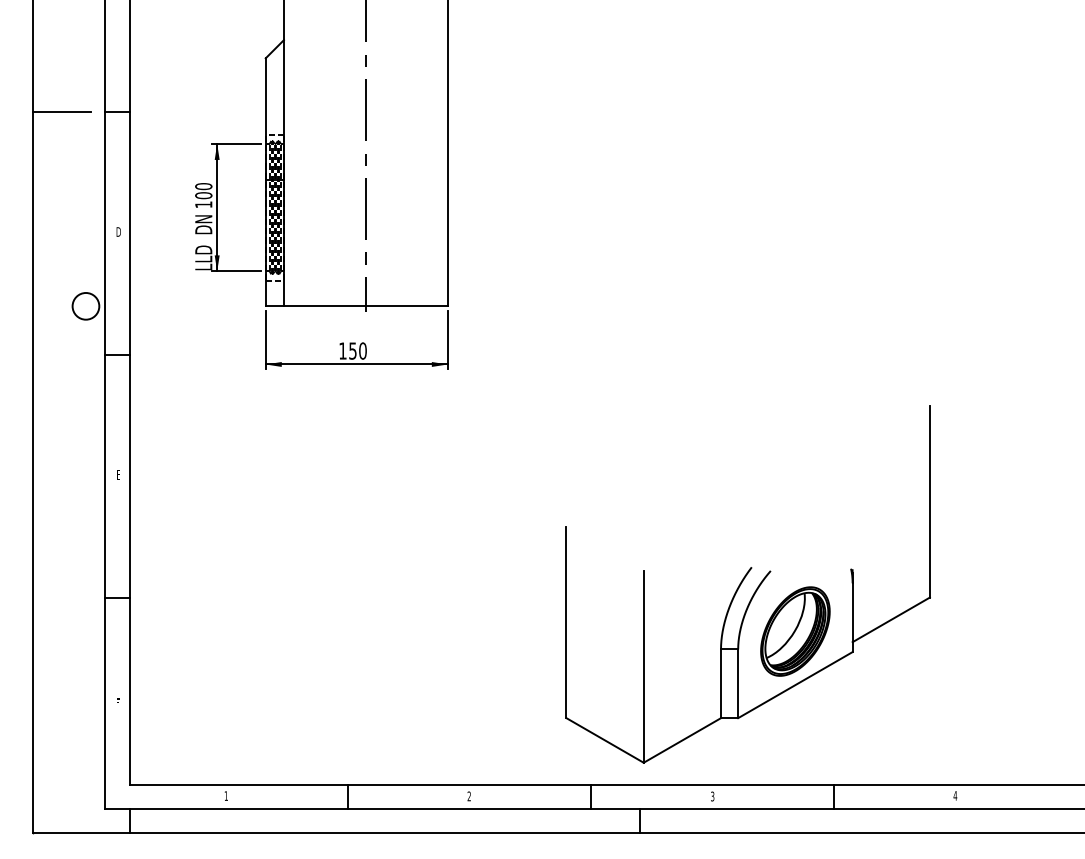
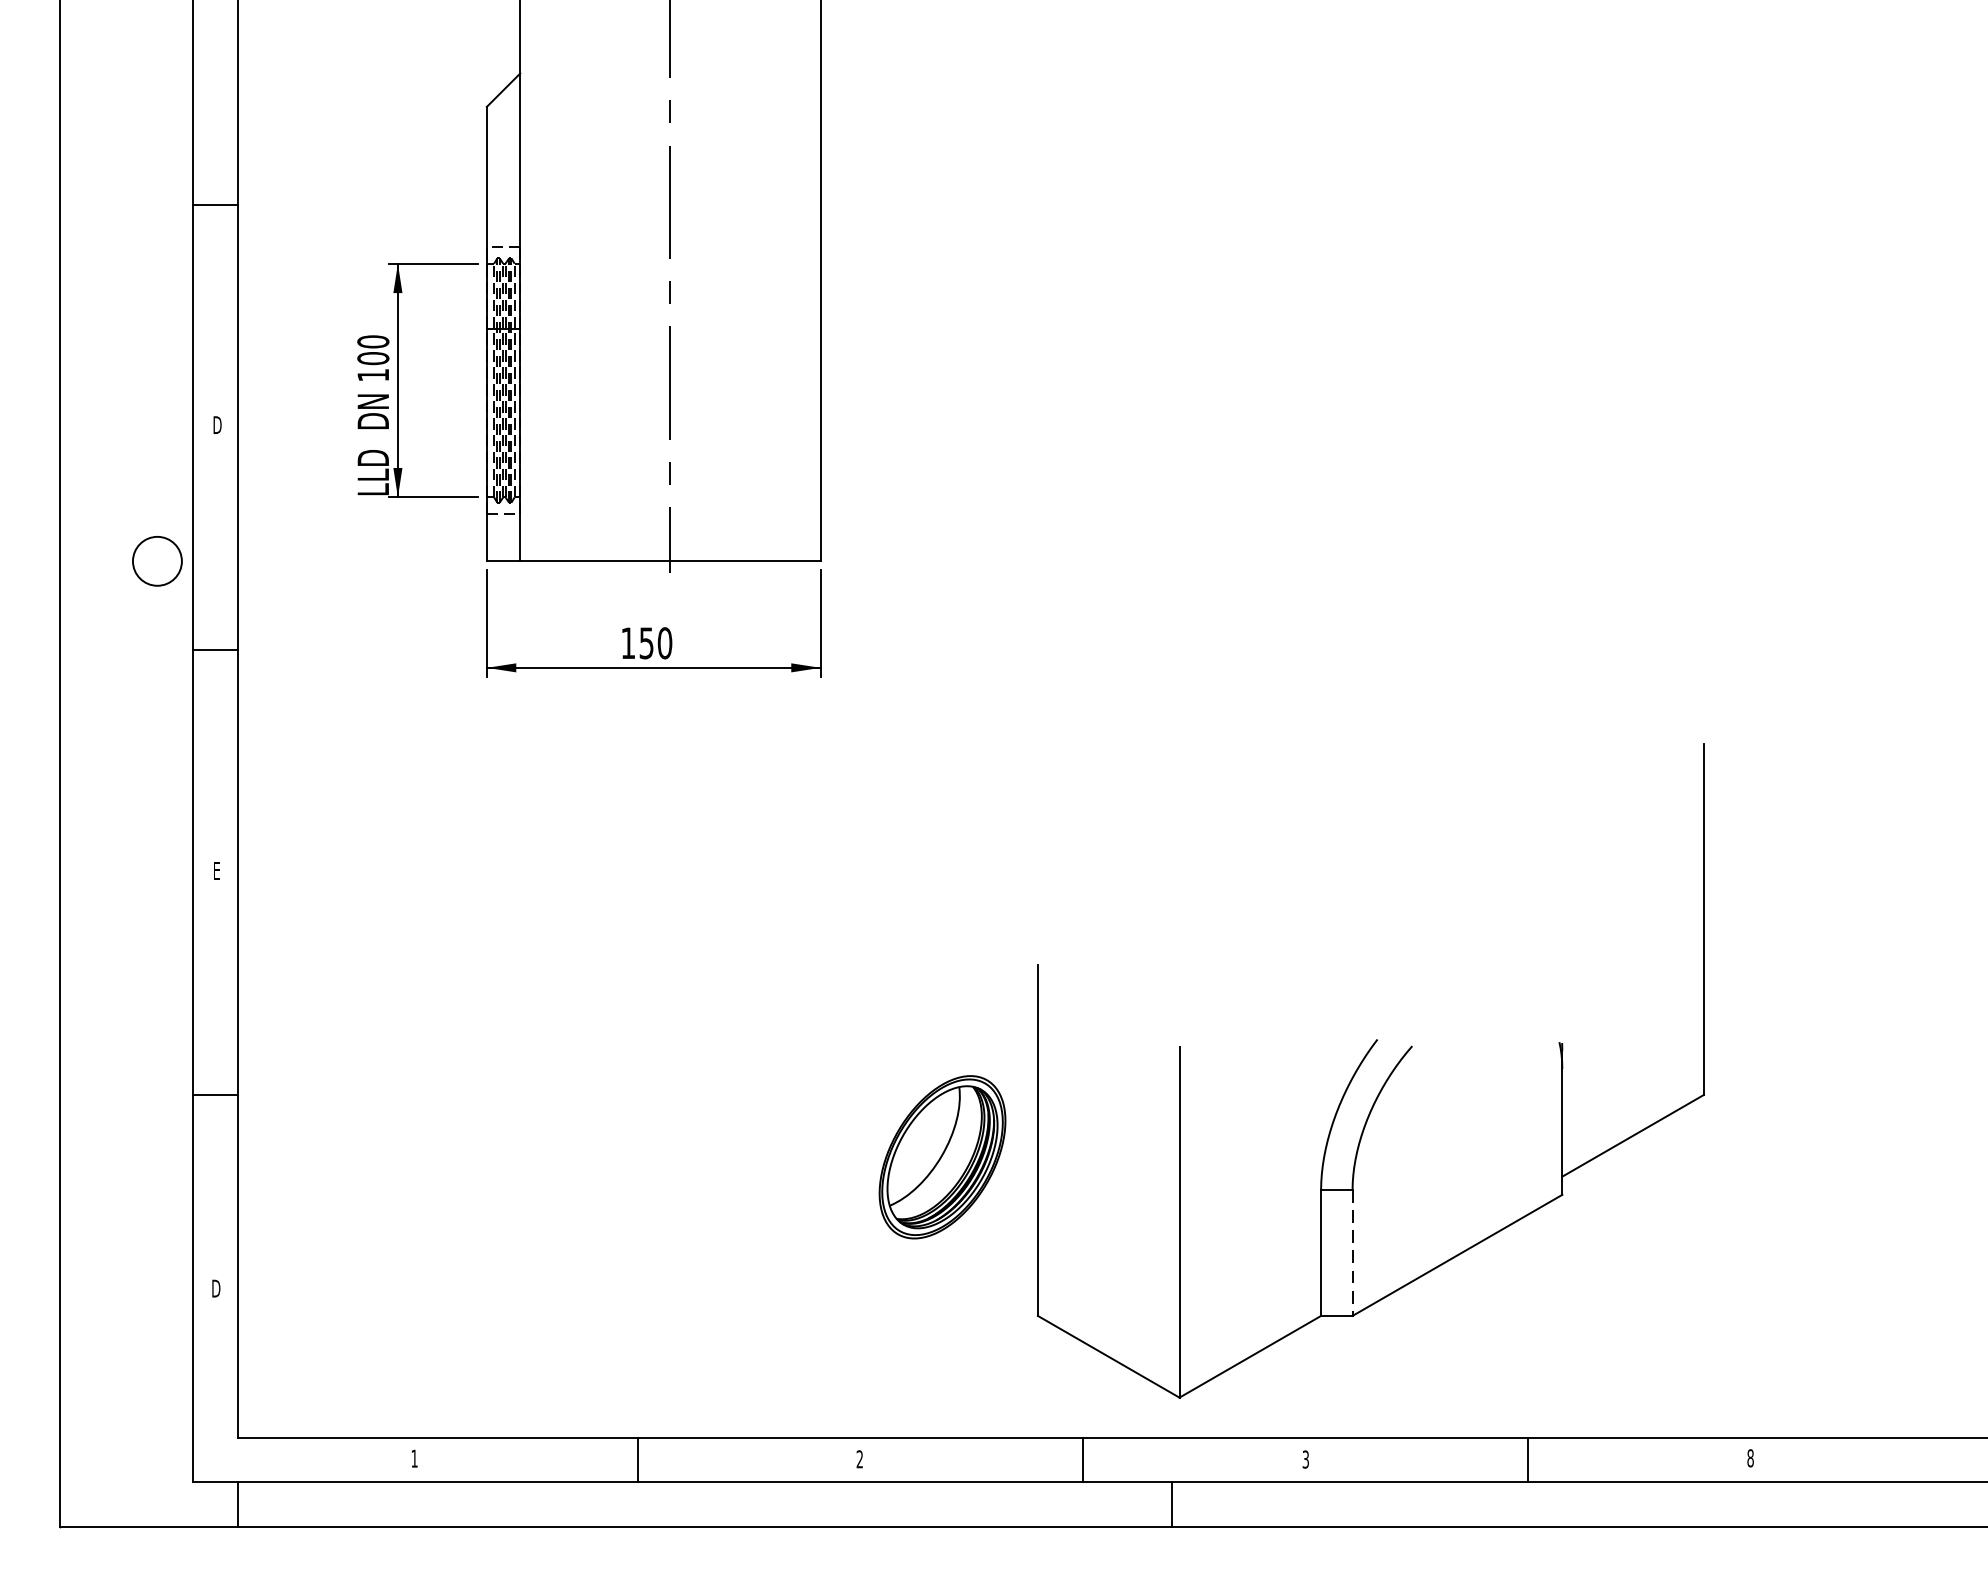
line: (61, 112) -> (112, 206), removed
part: (795, 631) -> (942, 1157), moved
line: (738, 684) -> (1353, 1254), solid -> dashed
text: (118, 703) -> (217, 1289), F -> D
text: (955, 795) -> (1750, 1457), 4 -> 8

